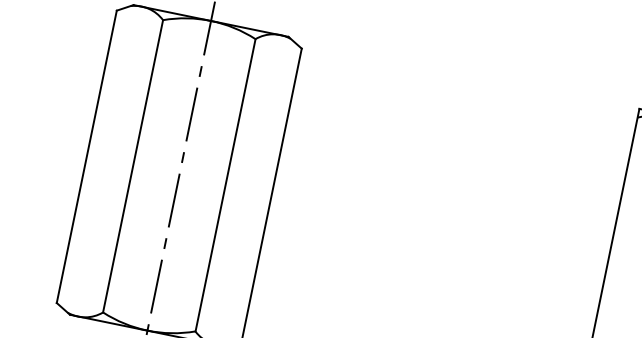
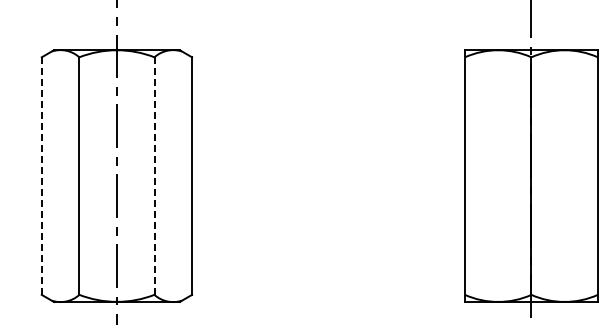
line: (86, 157) -> (41, 176), solid -> dashed
line: (225, 185) -> (154, 176), solid -> dashed

